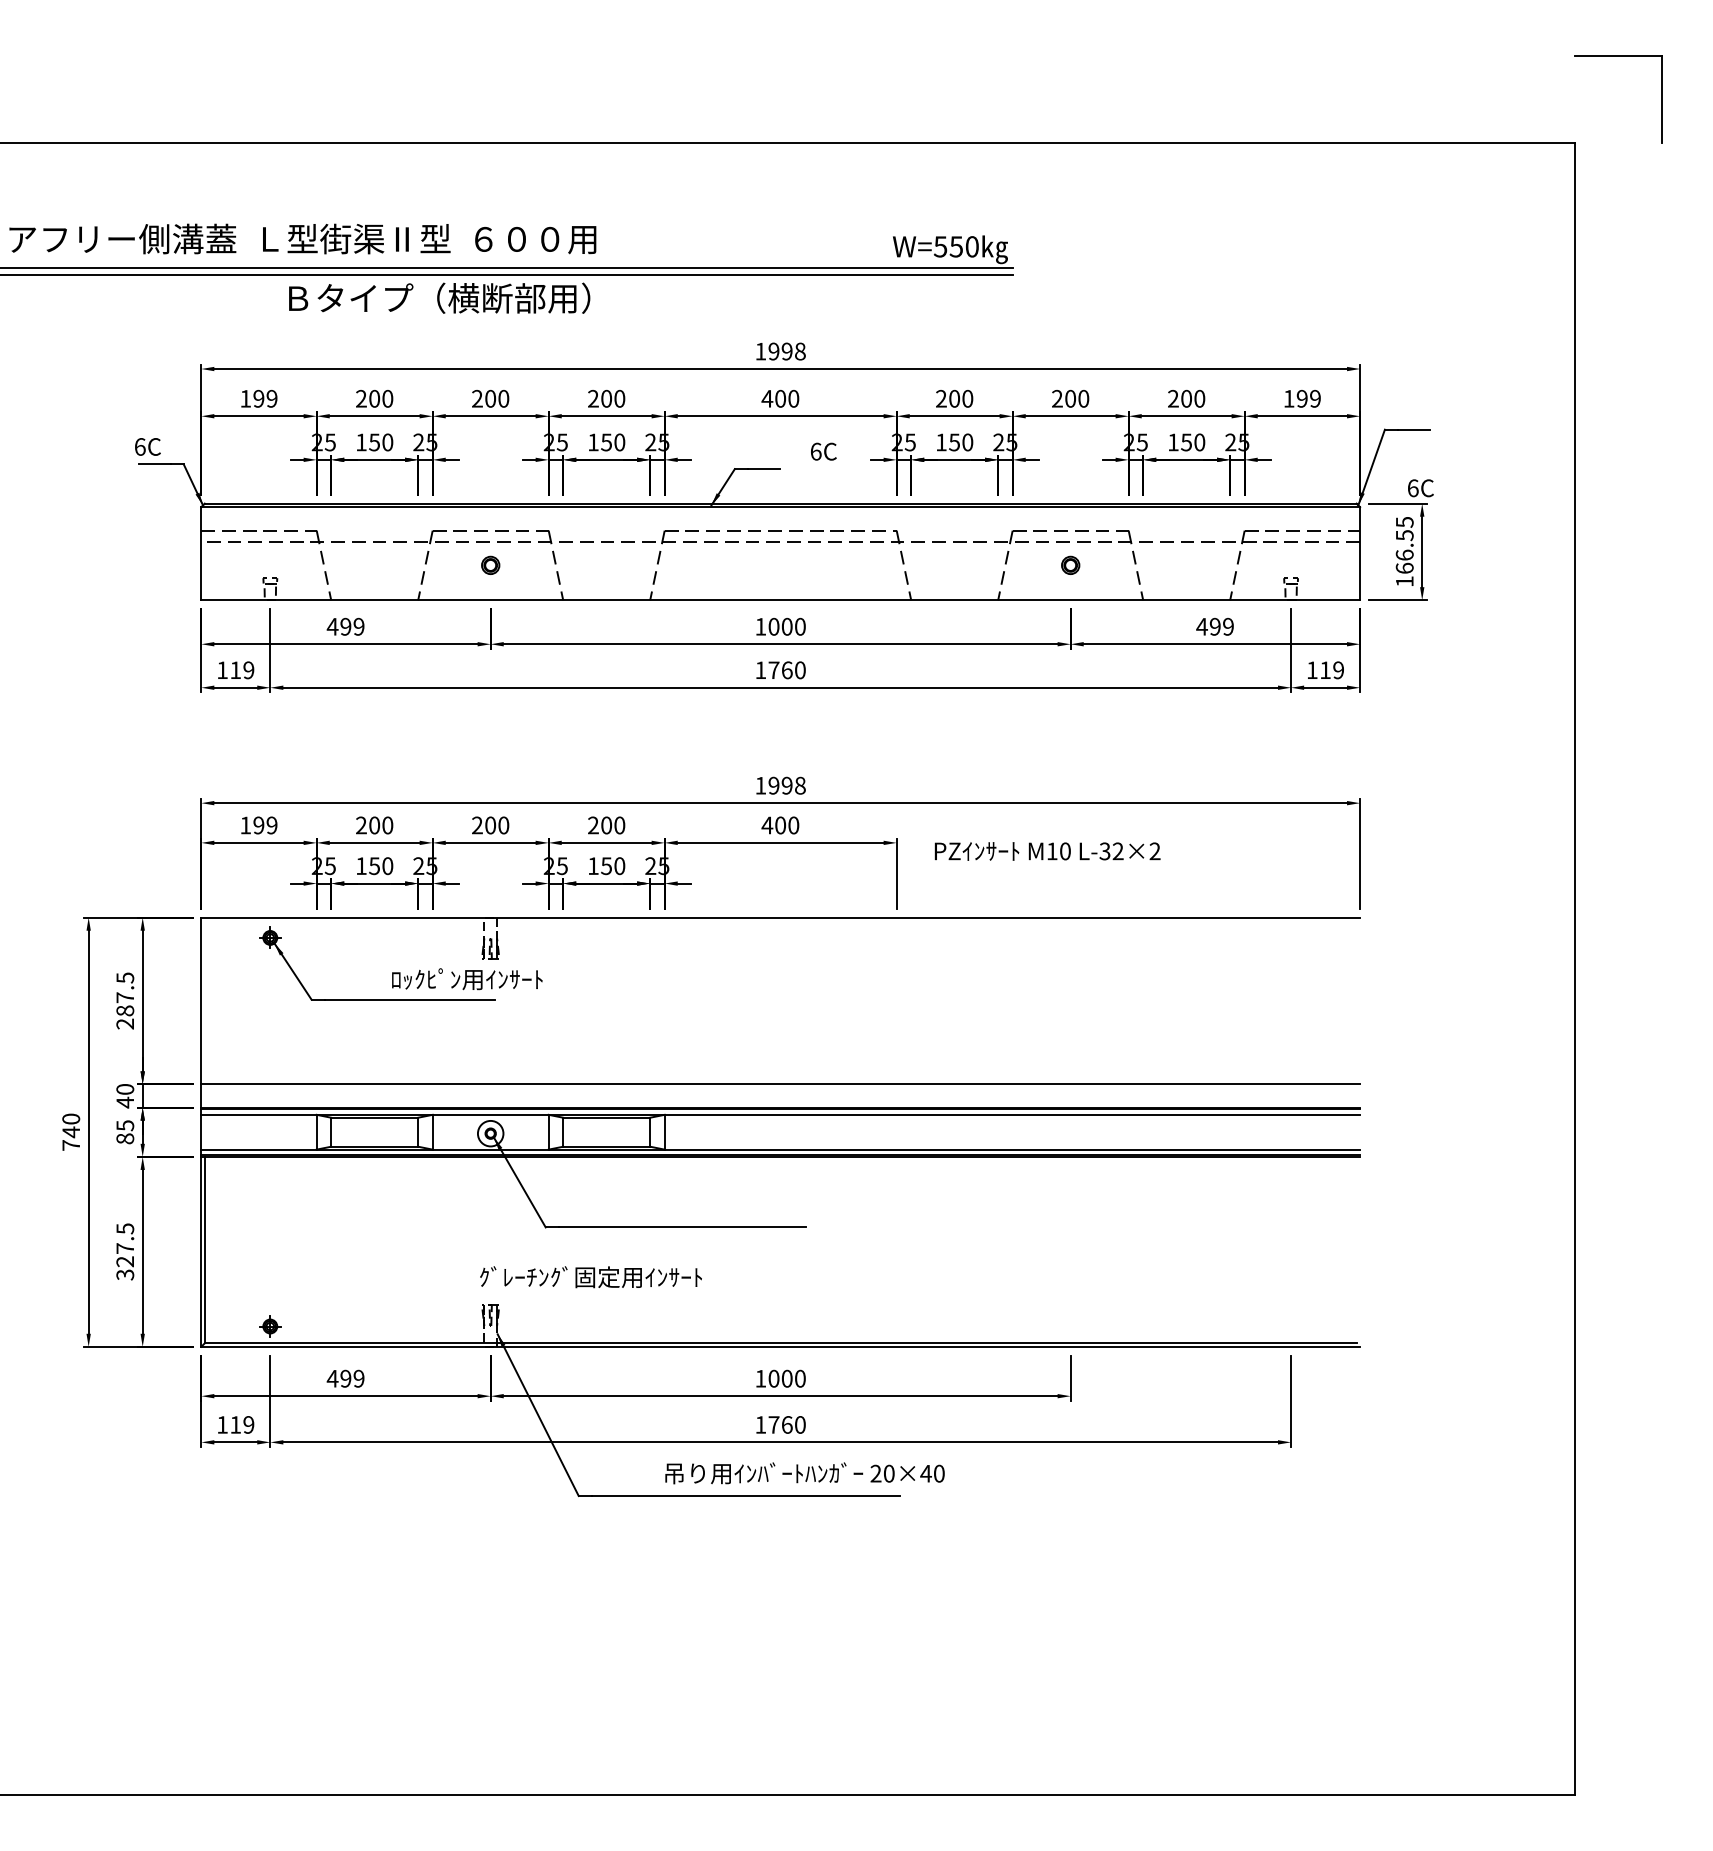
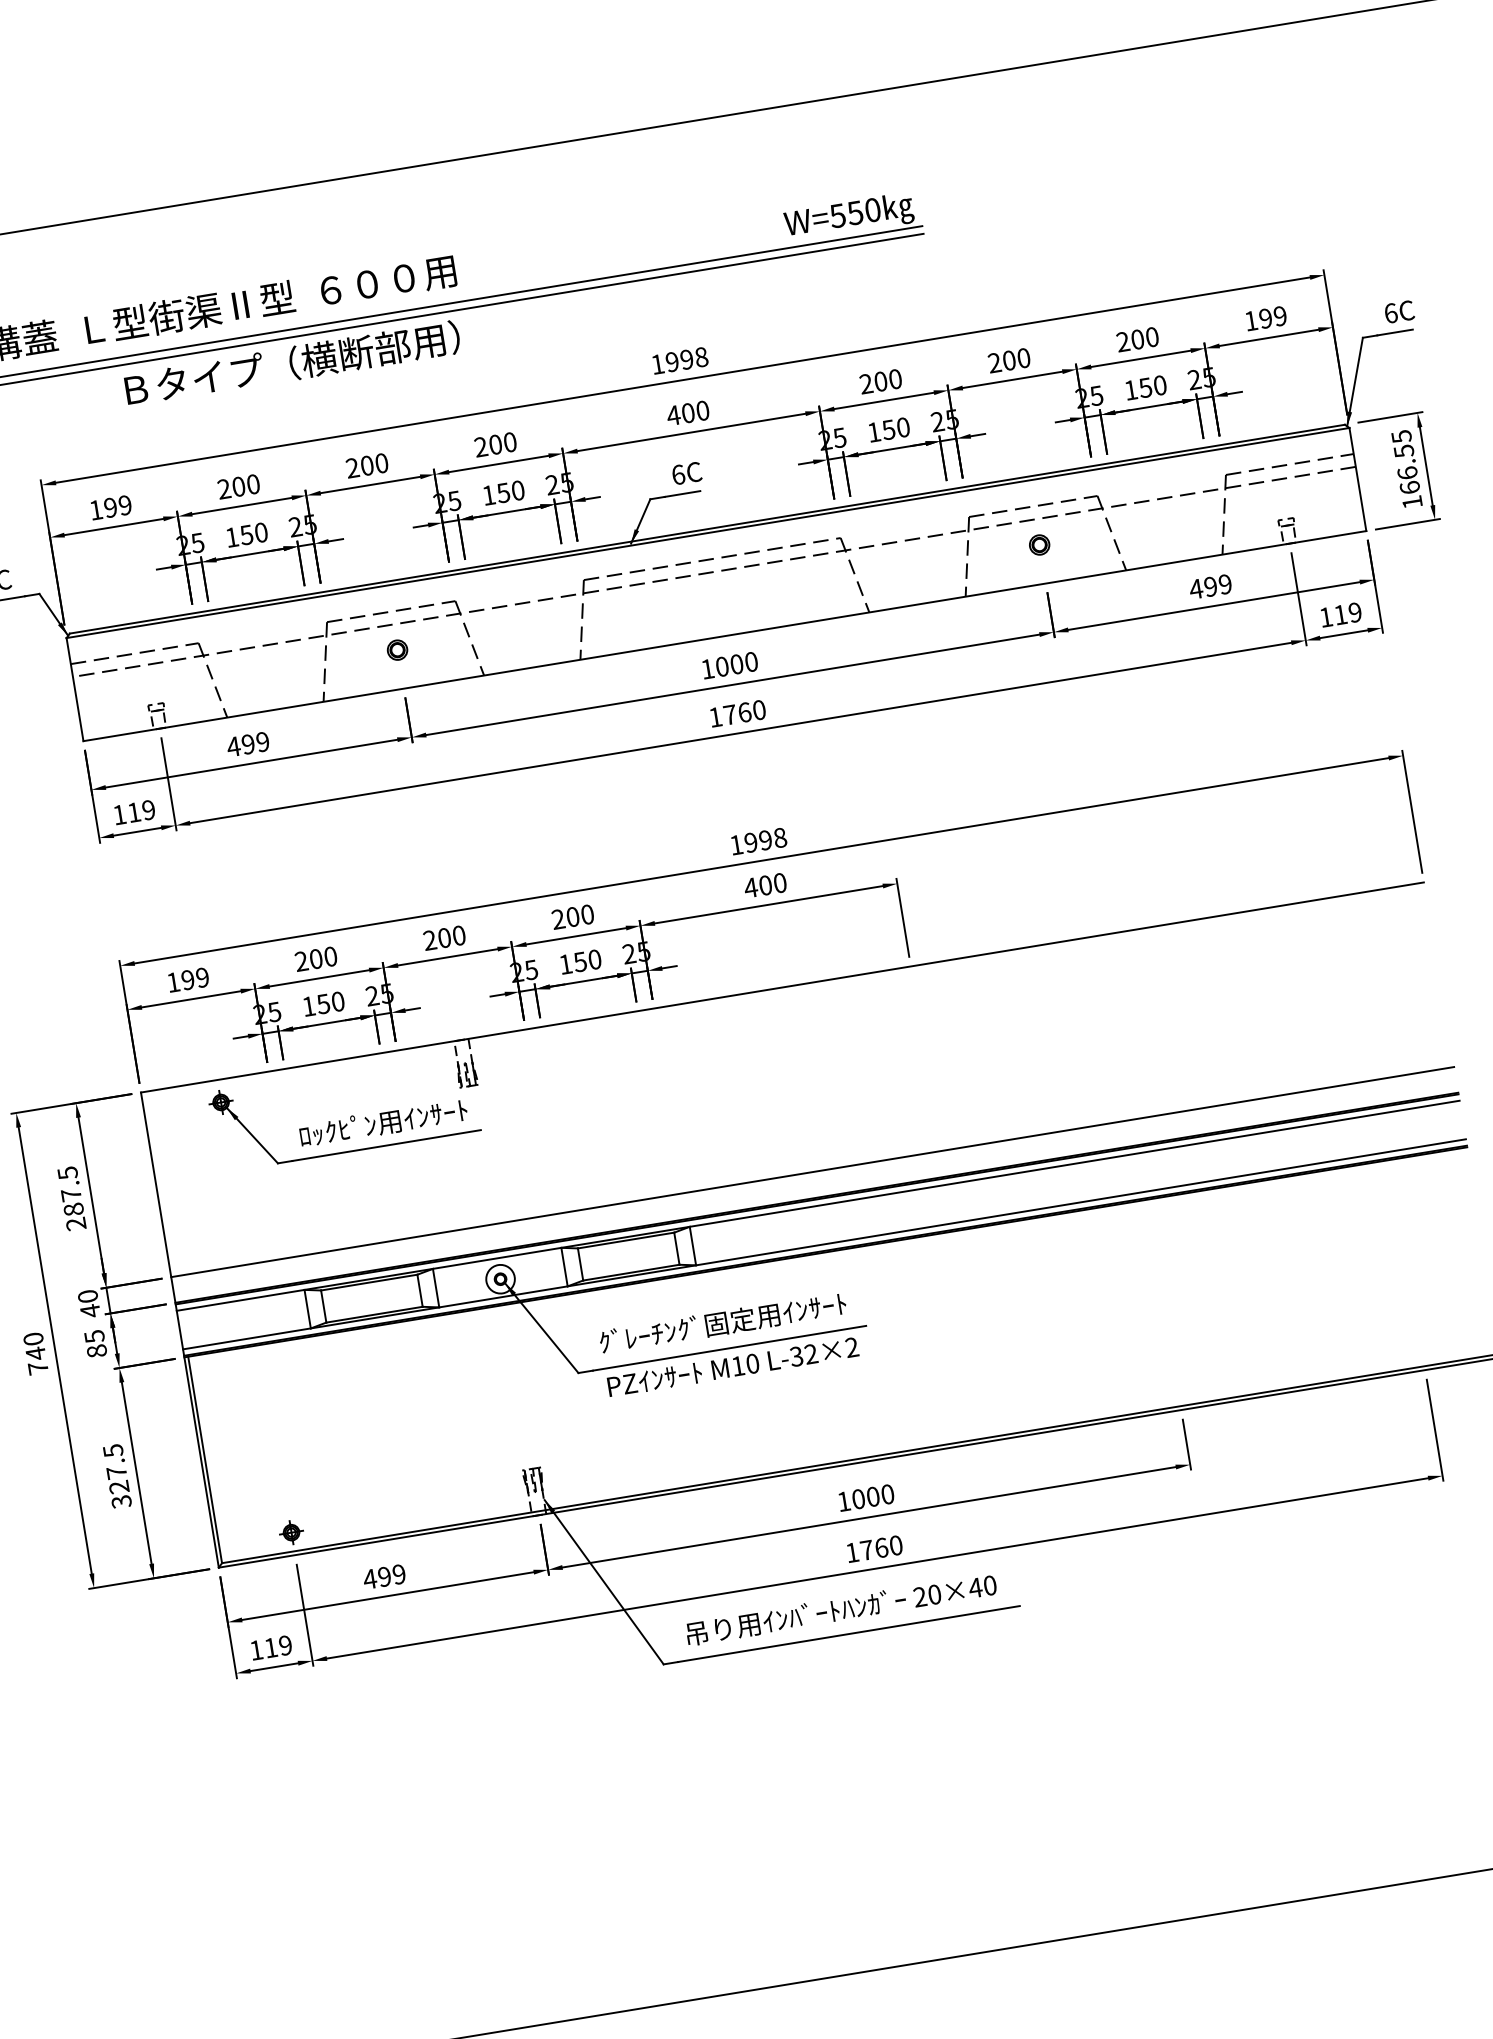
text: (823, 451) -> (686, 473), moved
text: (1420, 488) -> (1399, 312), moved
text: (1047, 851) -> (732, 1367), moved
text: (467, 979) -> (383, 1123), moved
text: (590, 1277) -> (722, 1323), moved
text: (804, 1473) -> (840, 1609), moved

